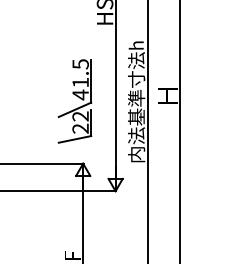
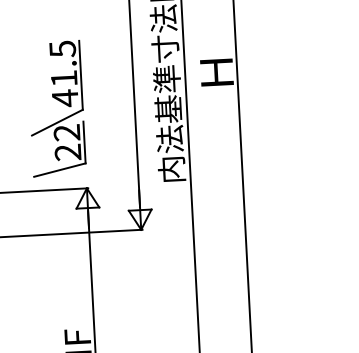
part: (74, 101) -> (55, 109), moved

